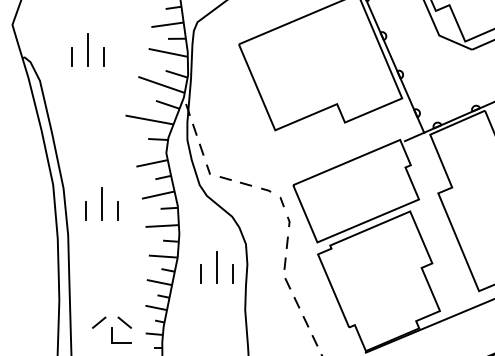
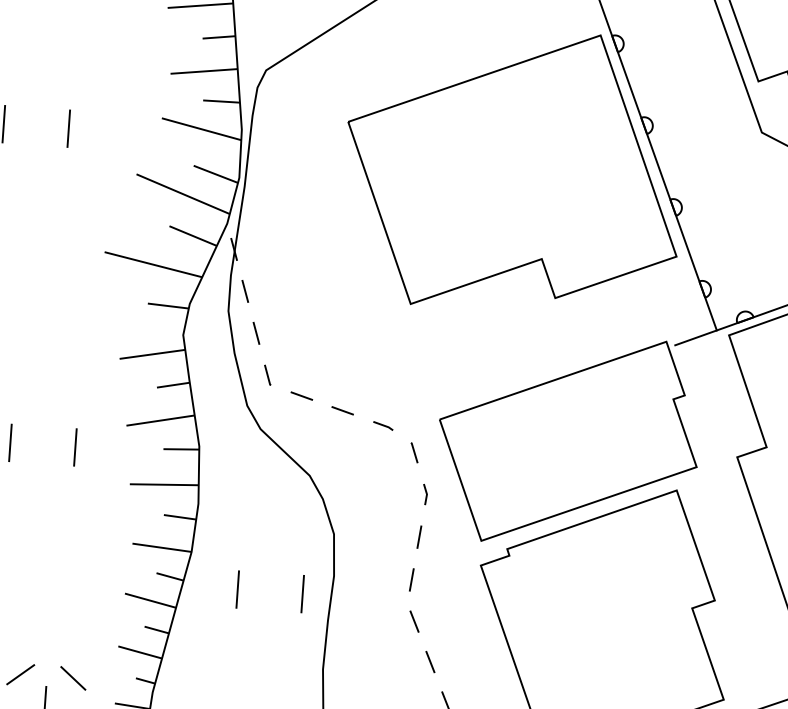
line: (88, 49) -> (37, 110), removed
line: (102, 203) -> (44, 429), removed
line: (217, 267) -> (272, 578), removed

